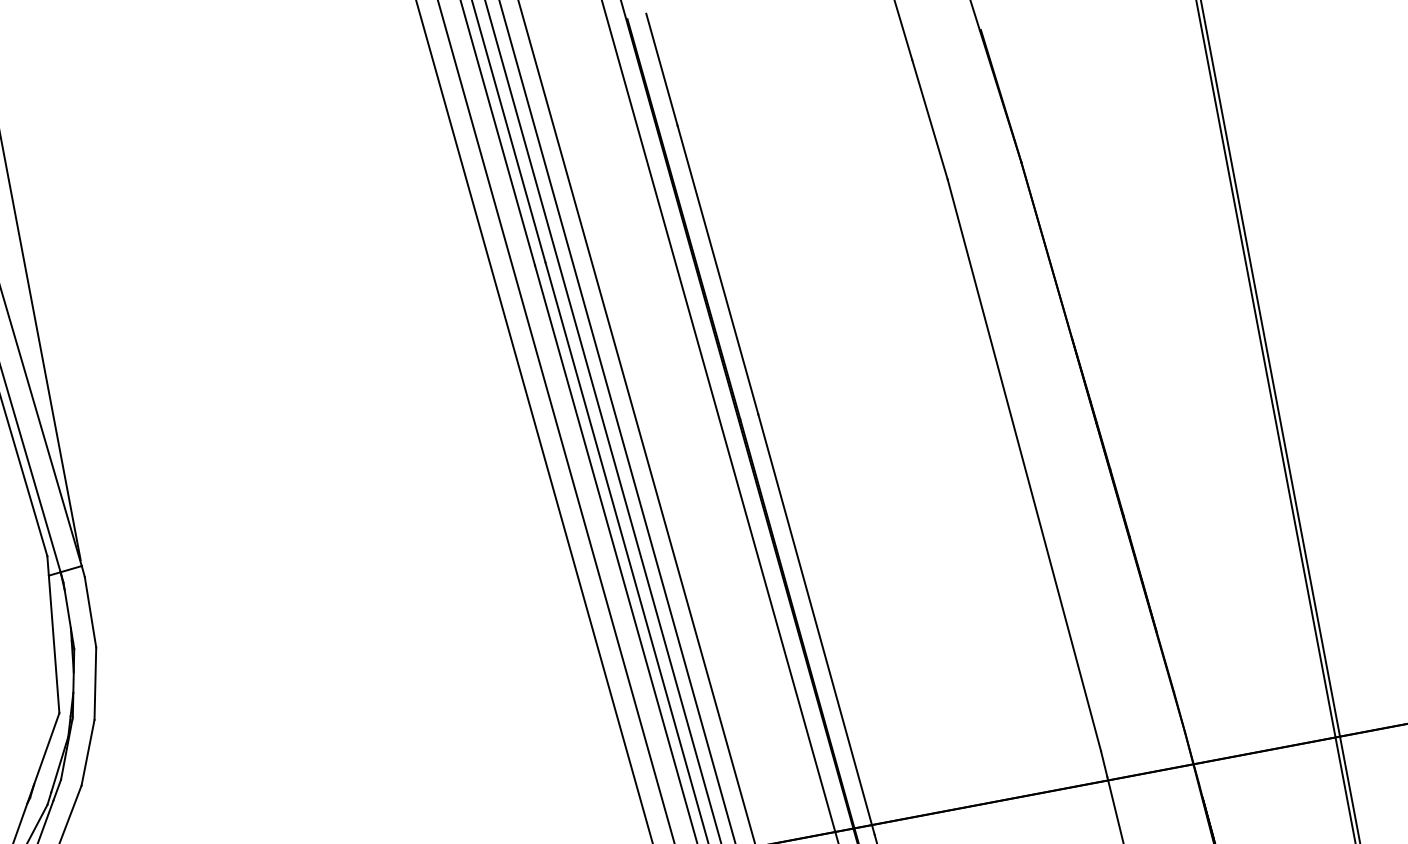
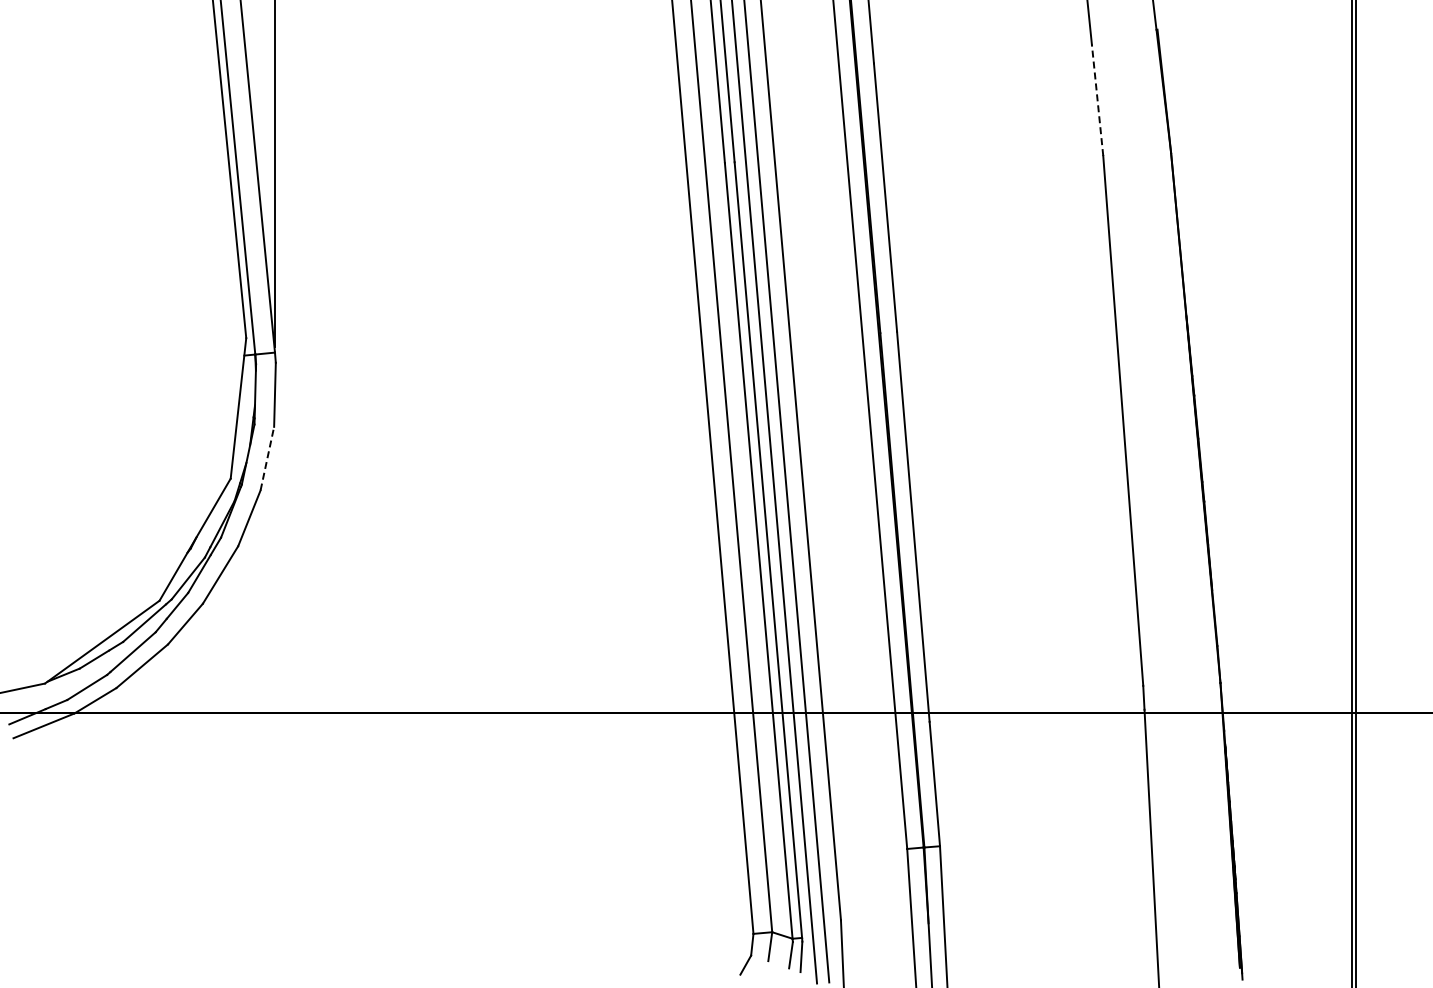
line: (929, 118) -> (1097, 99), solid -> dashed
line: (95, 683) -> (267, 458), solid -> dashed

